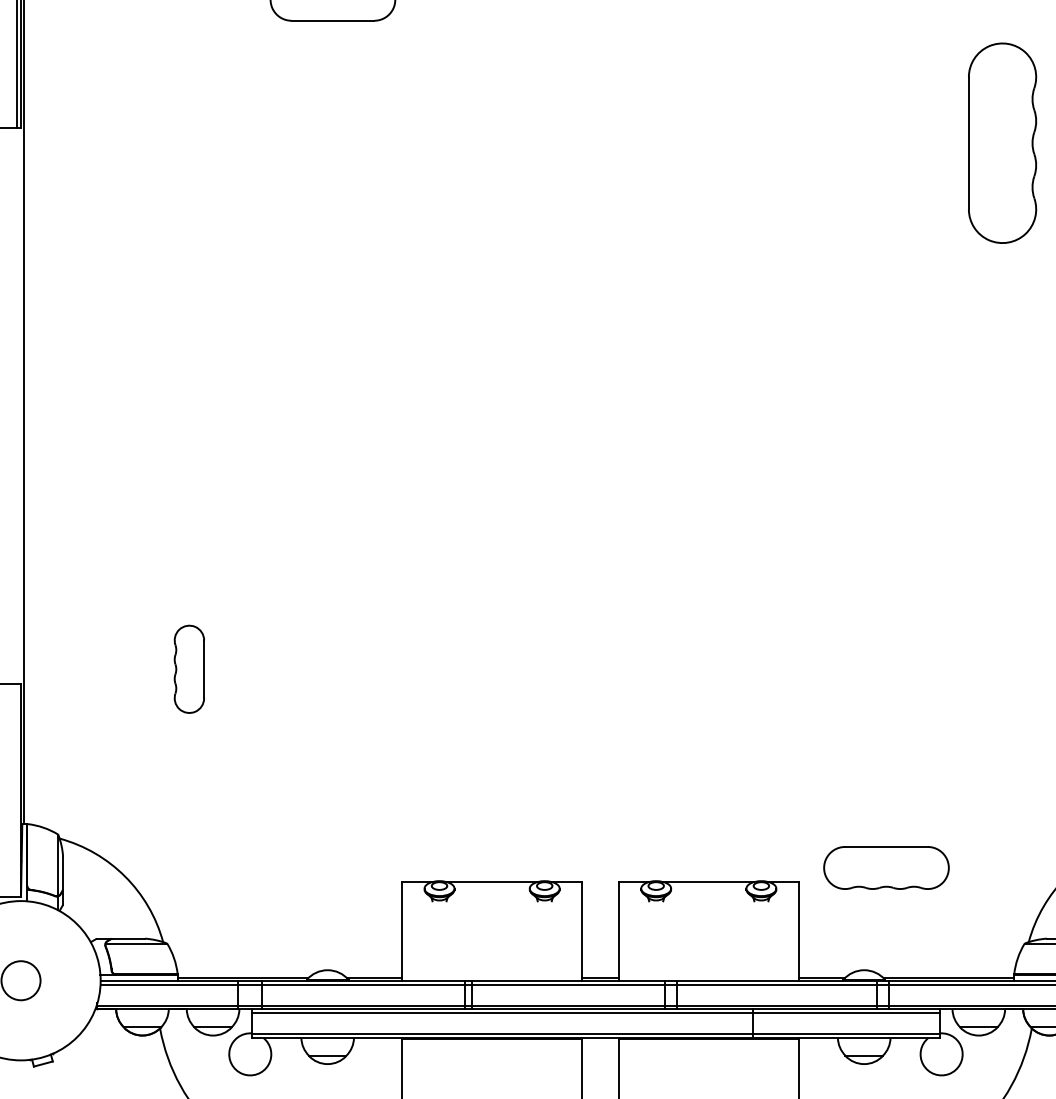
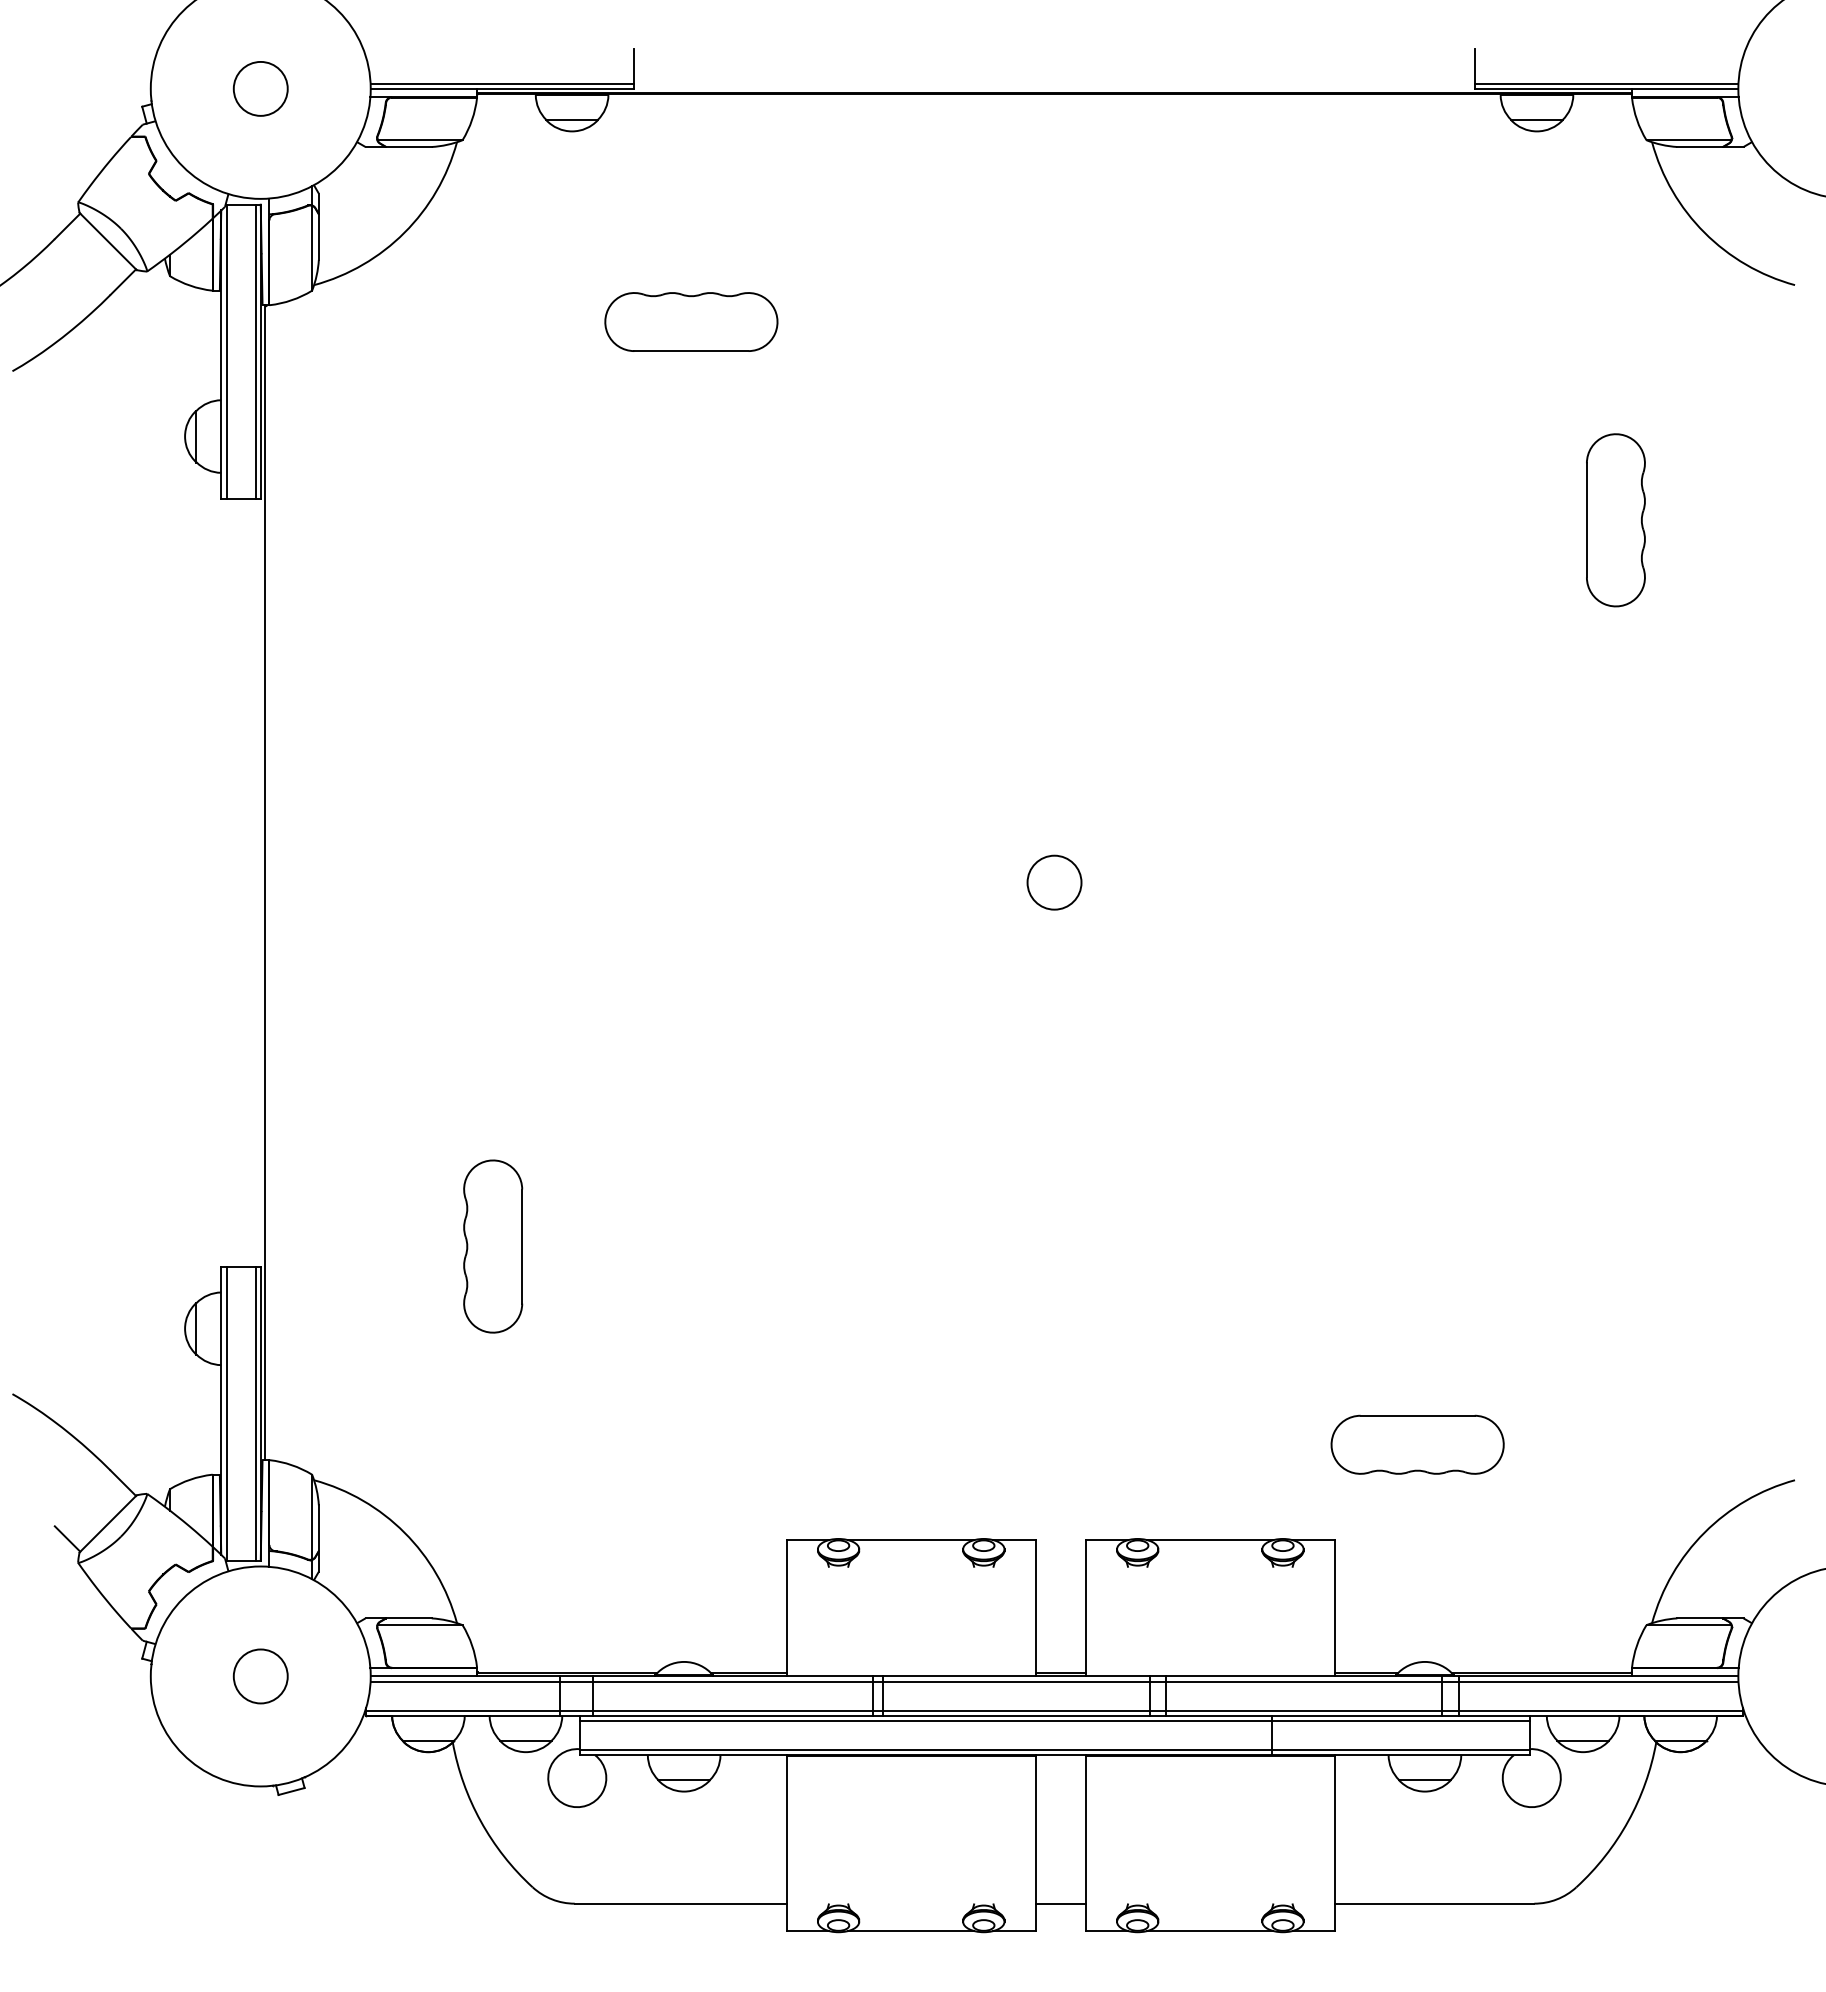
part: (1002, 143) -> (1615, 520), size x0.62
circle: (595, 405) -> (1054, 882), added
part: (189, 669) -> (493, 1246), size x1.43
line: (17, 790) -> (255, 1413), added
part: (886, 867) -> (1417, 1444), moved

